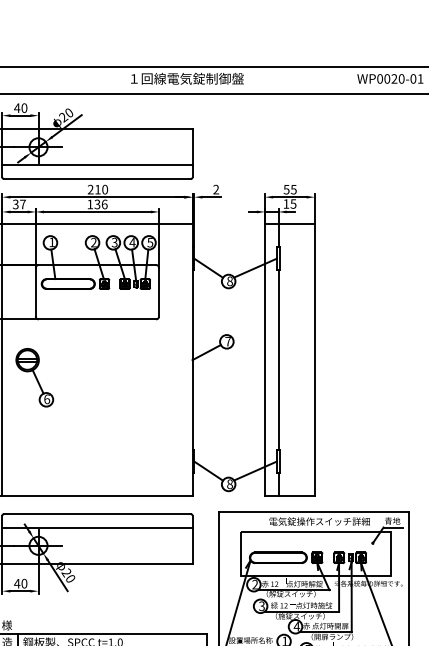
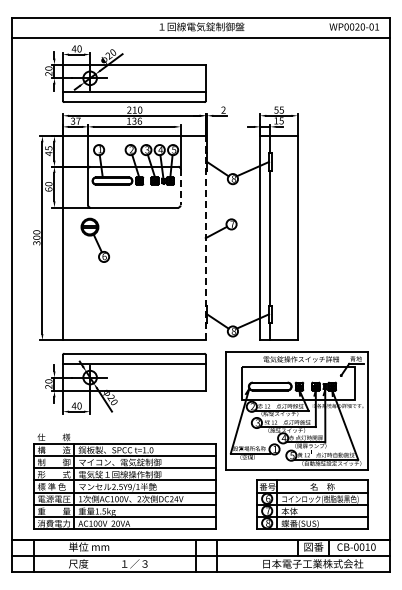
line: (158, 292) -> (180, 187), solid -> dashed
line: (192, 359) -> (205, 237), solid -> dashed
part: (33, 376) -> (94, 239), moved

